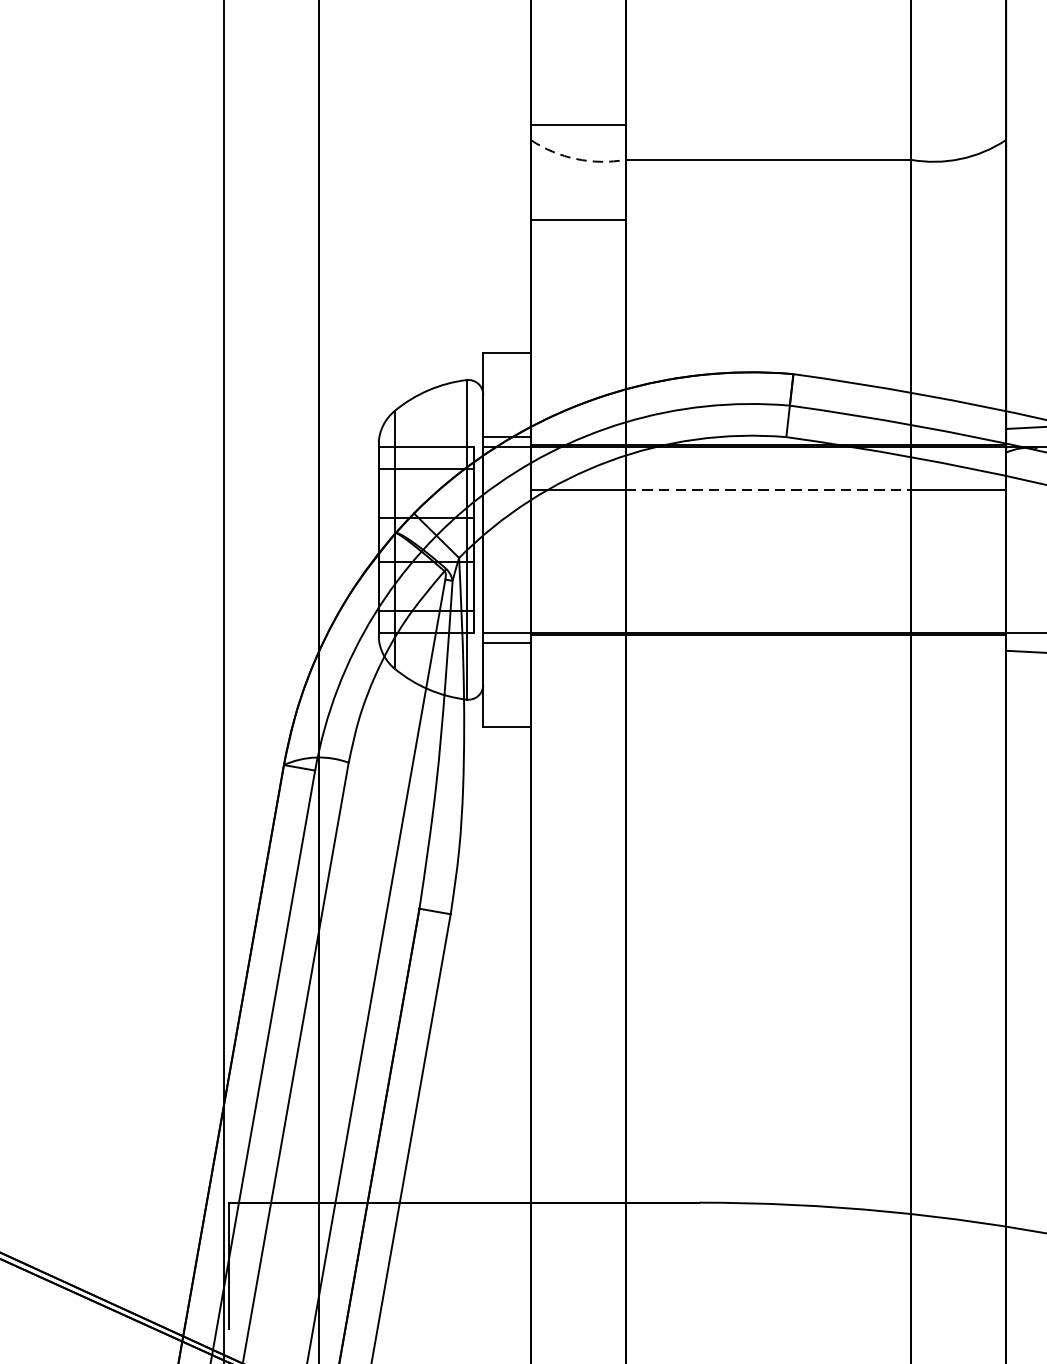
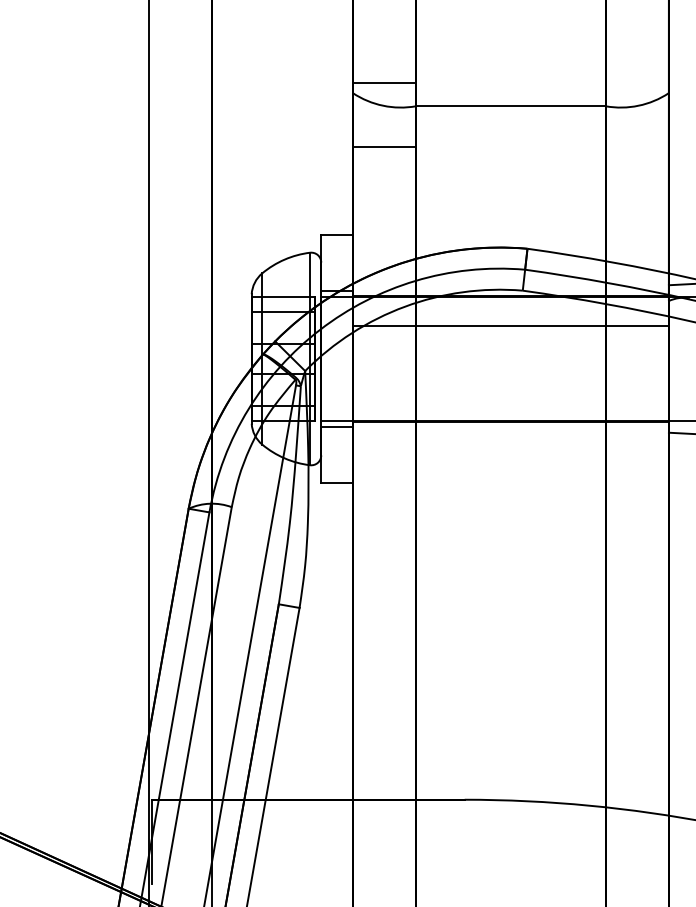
arc: (576, 158) -> (383, 105), dashed -> solid
line: (767, 489) -> (510, 325), dashed -> solid

